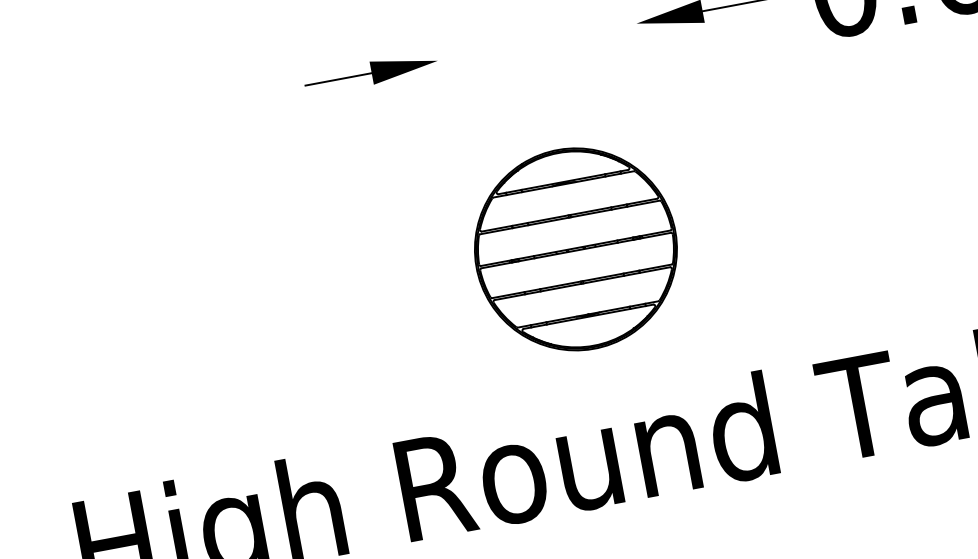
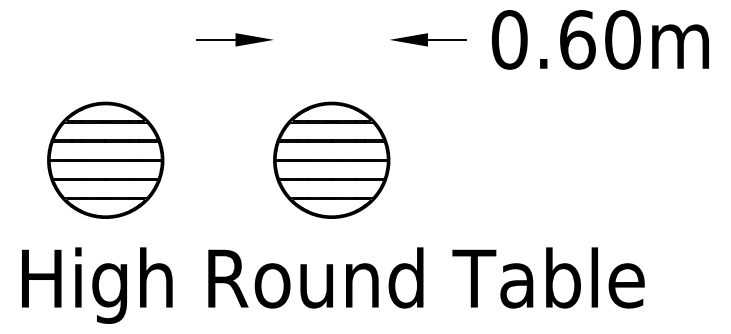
part: (186, 320) -> (105, 159), added

